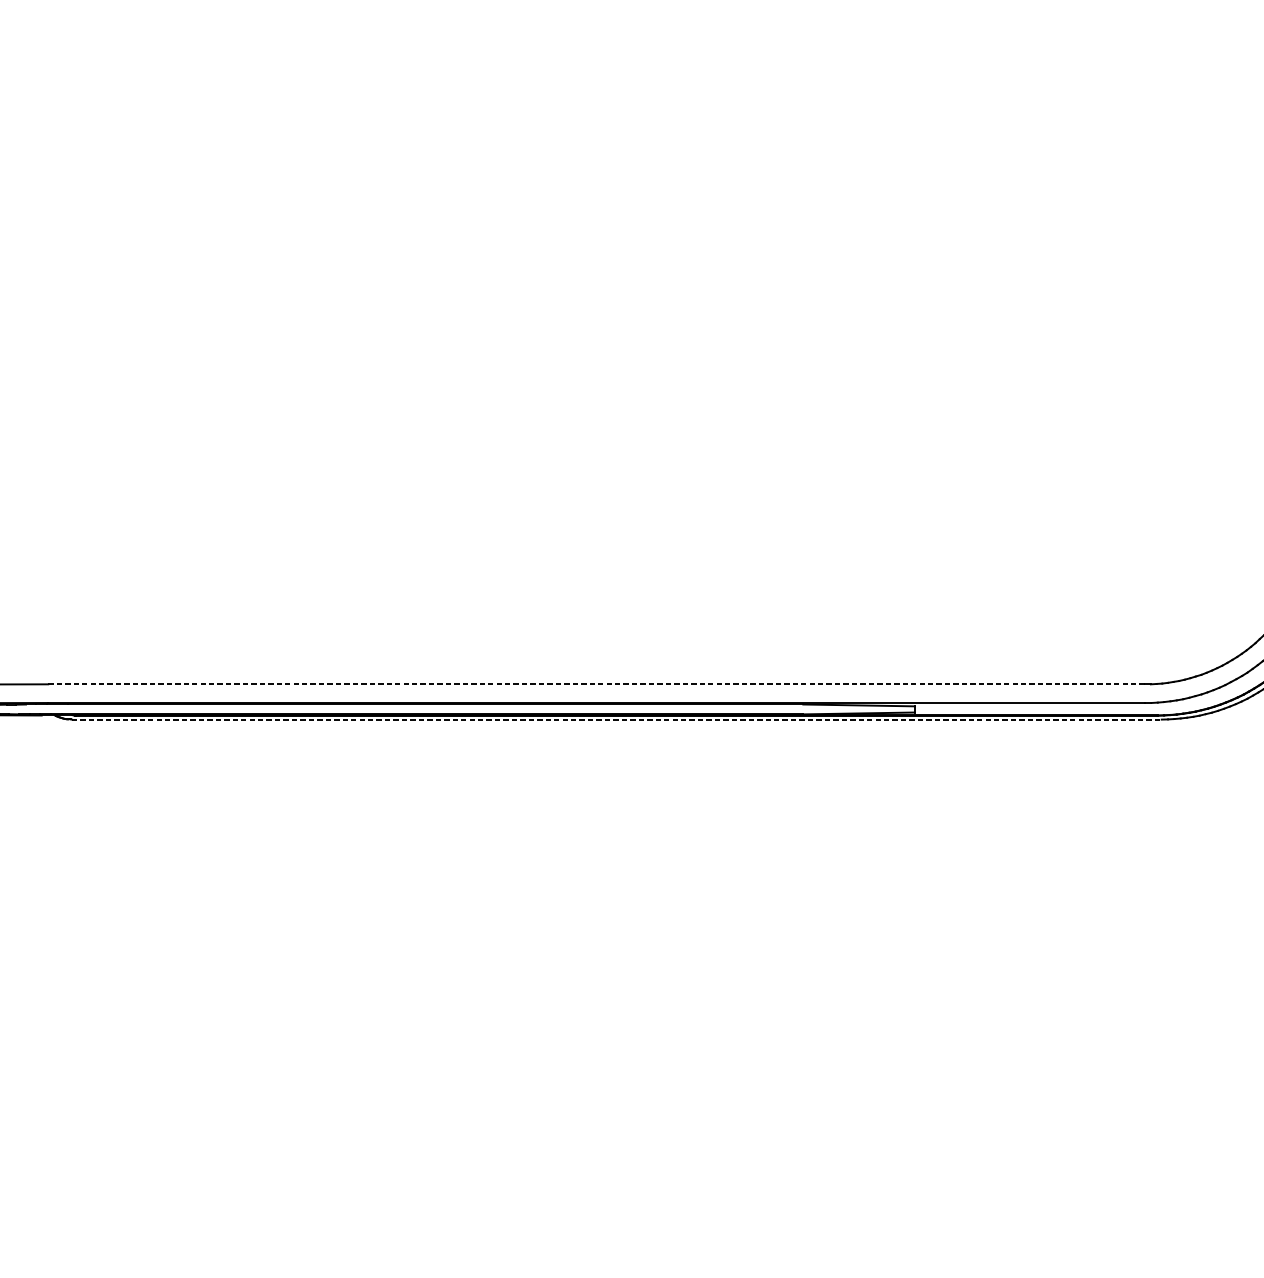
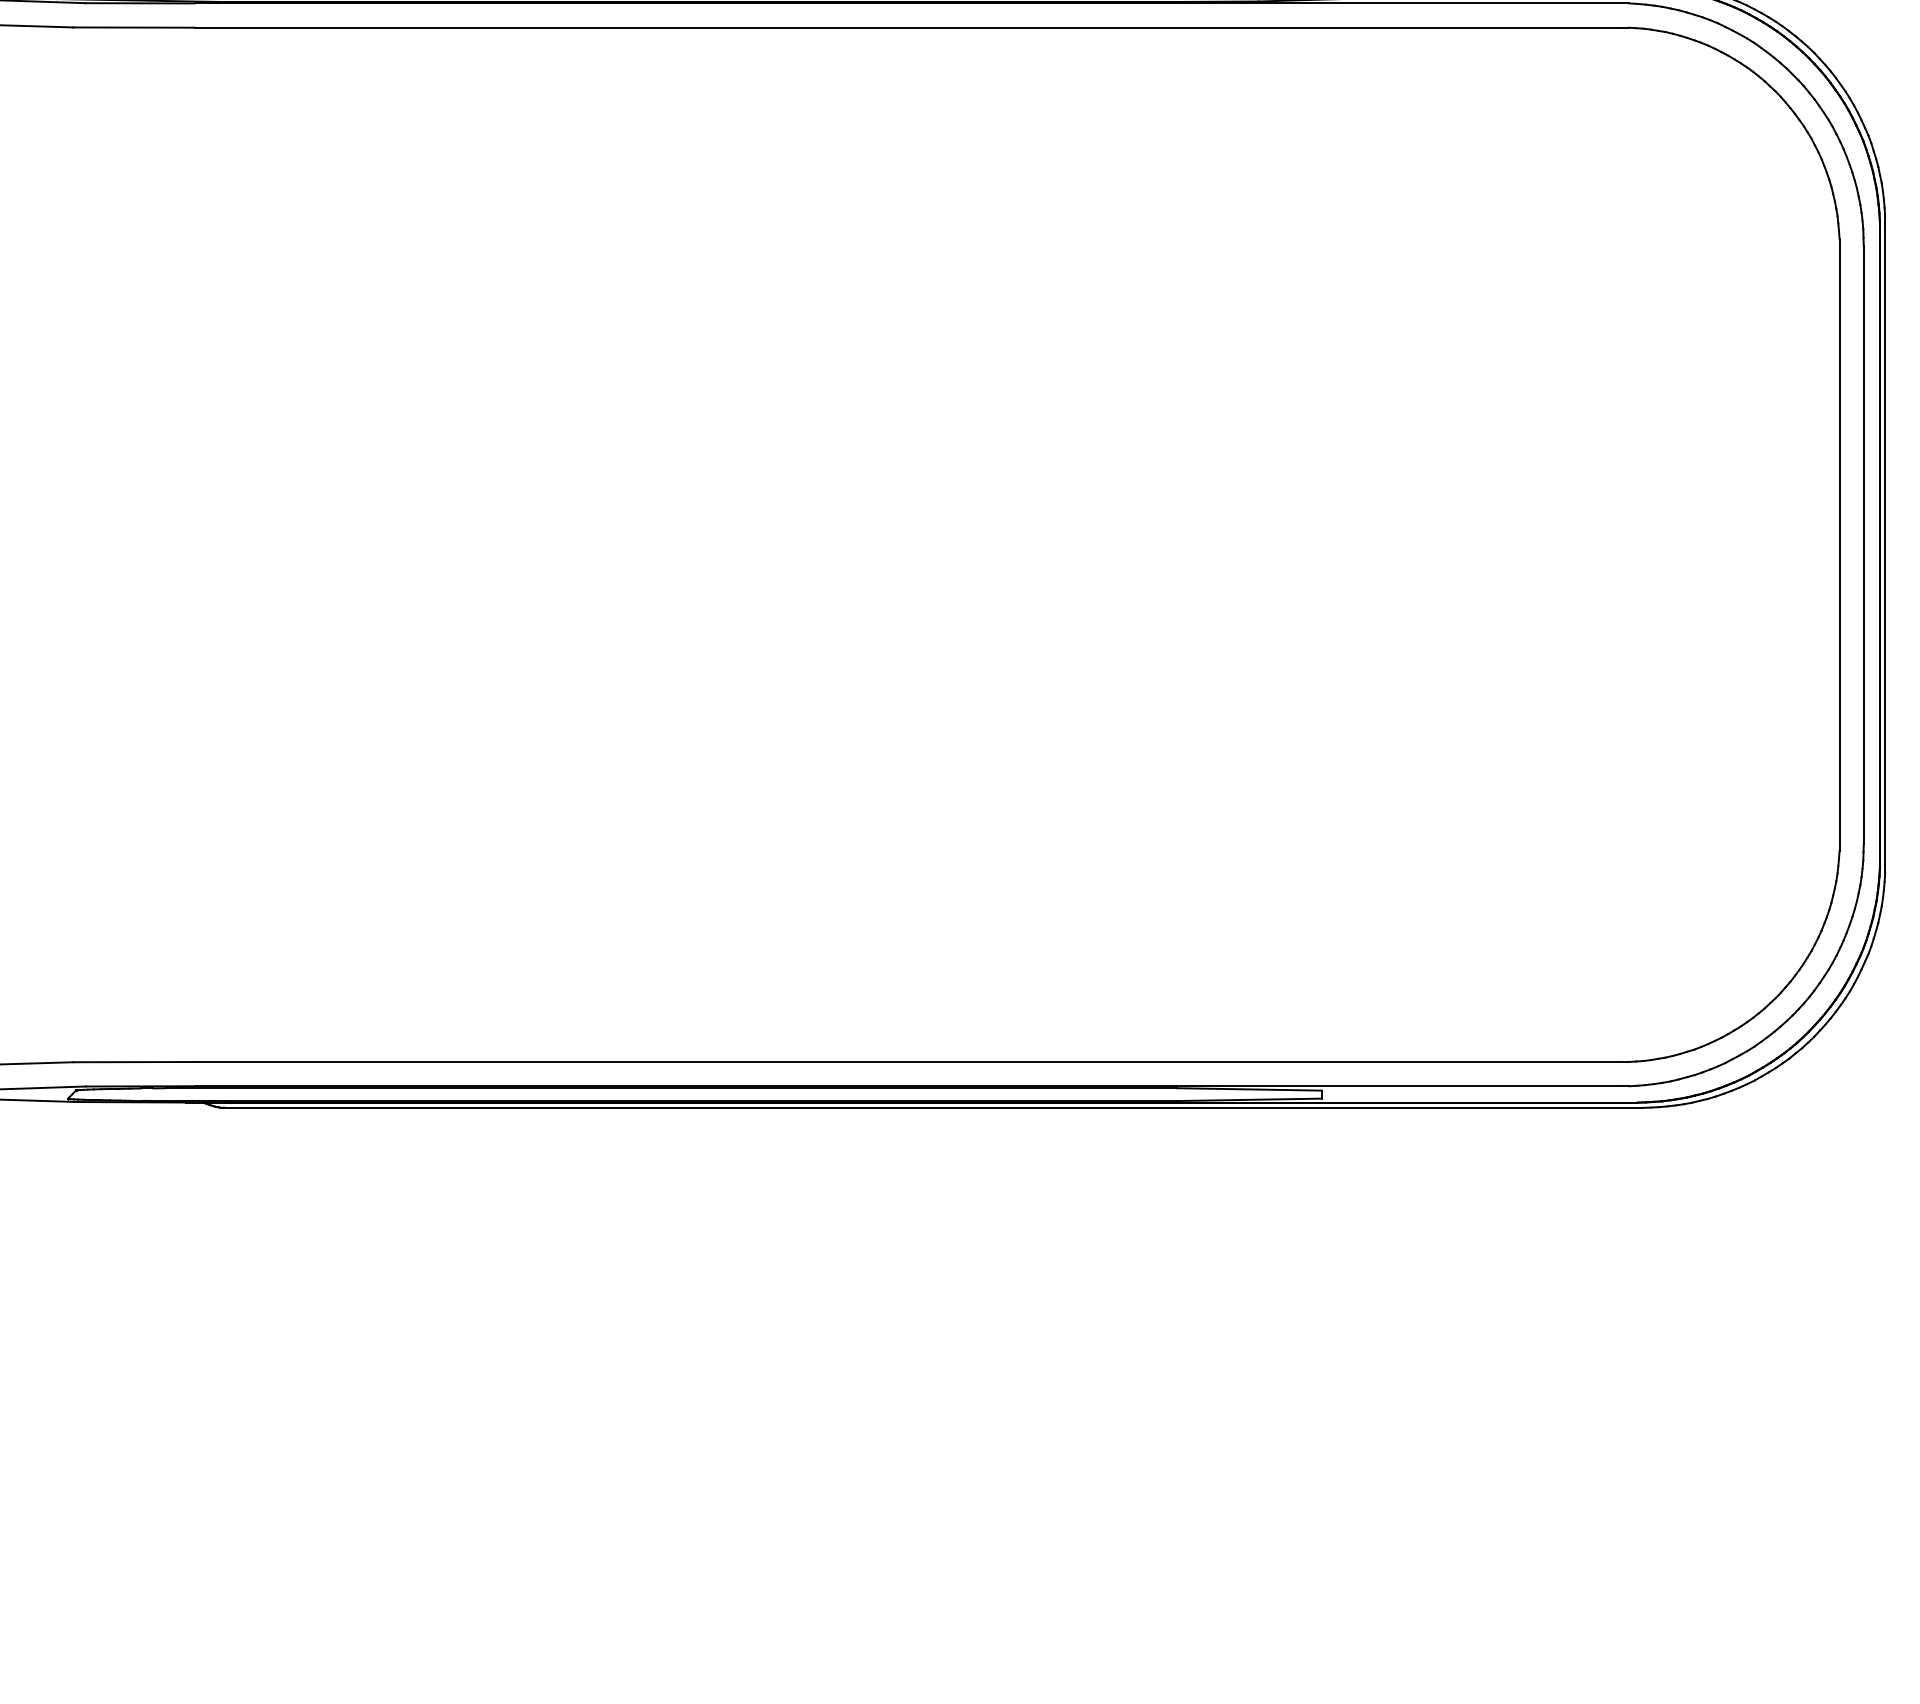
line: (597, 684) -> (908, 1062), dashed -> solid
line: (617, 719) -> (934, 1107), dashed -> solid

